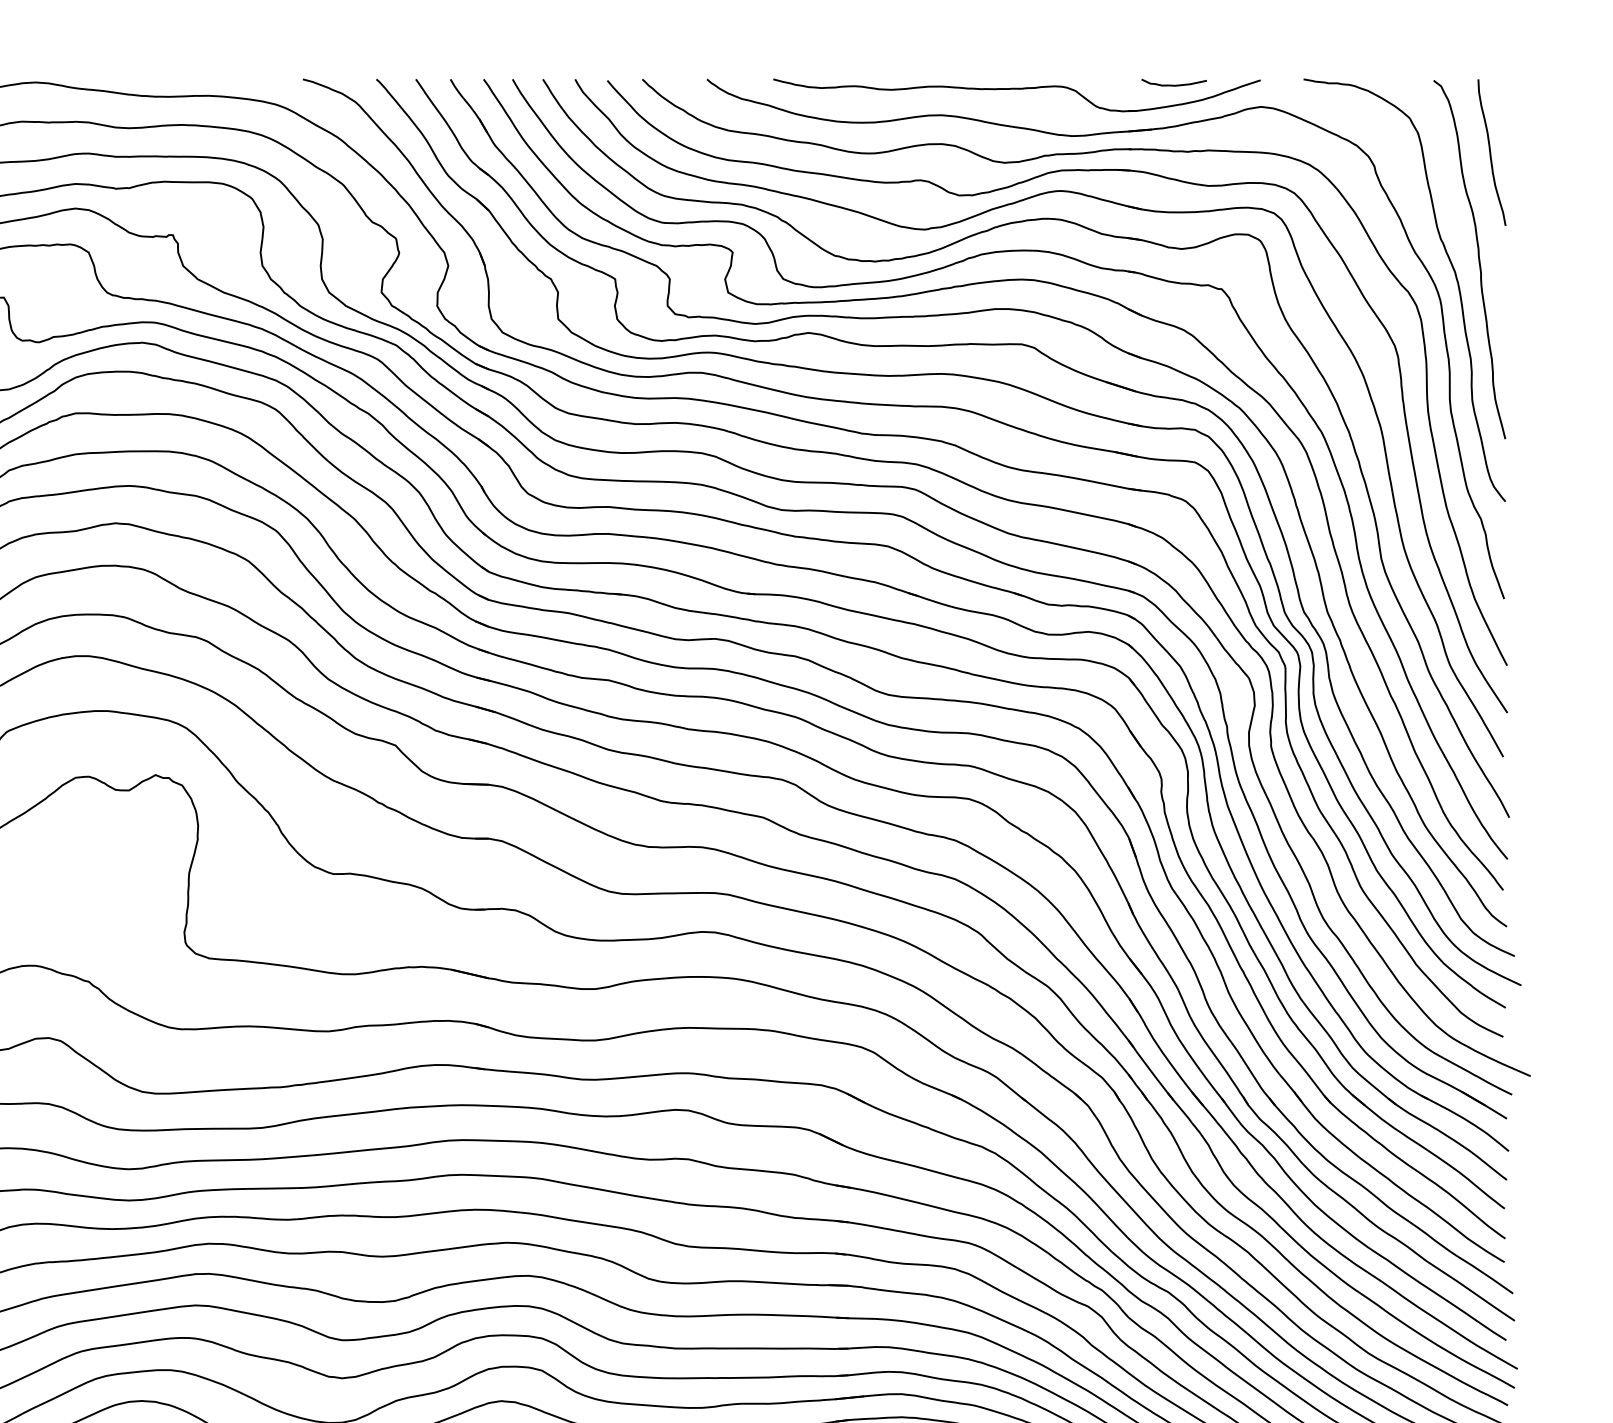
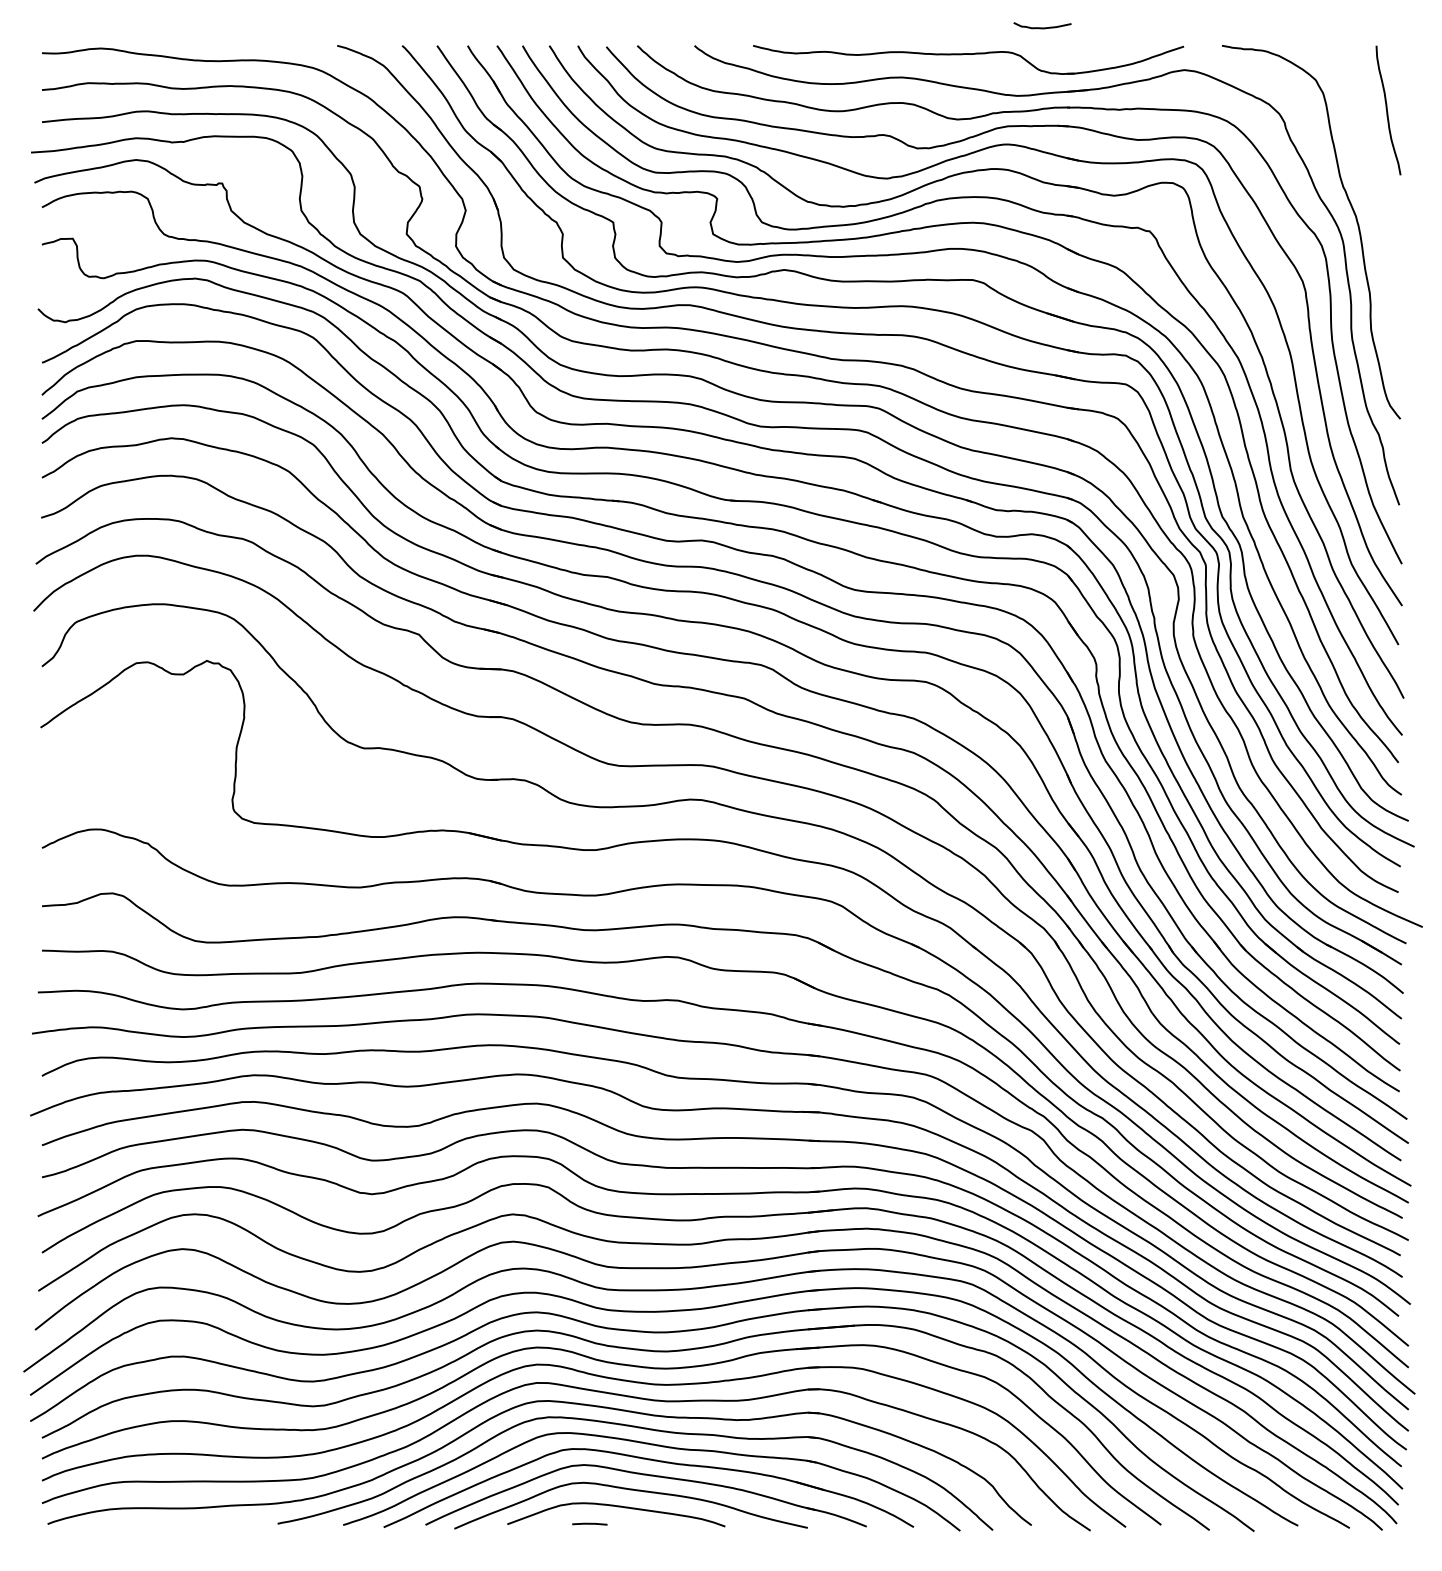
curve: (1174, 84) -> (1042, 27), moved
curve: (1478, 258) -> (1376, 204), removed

